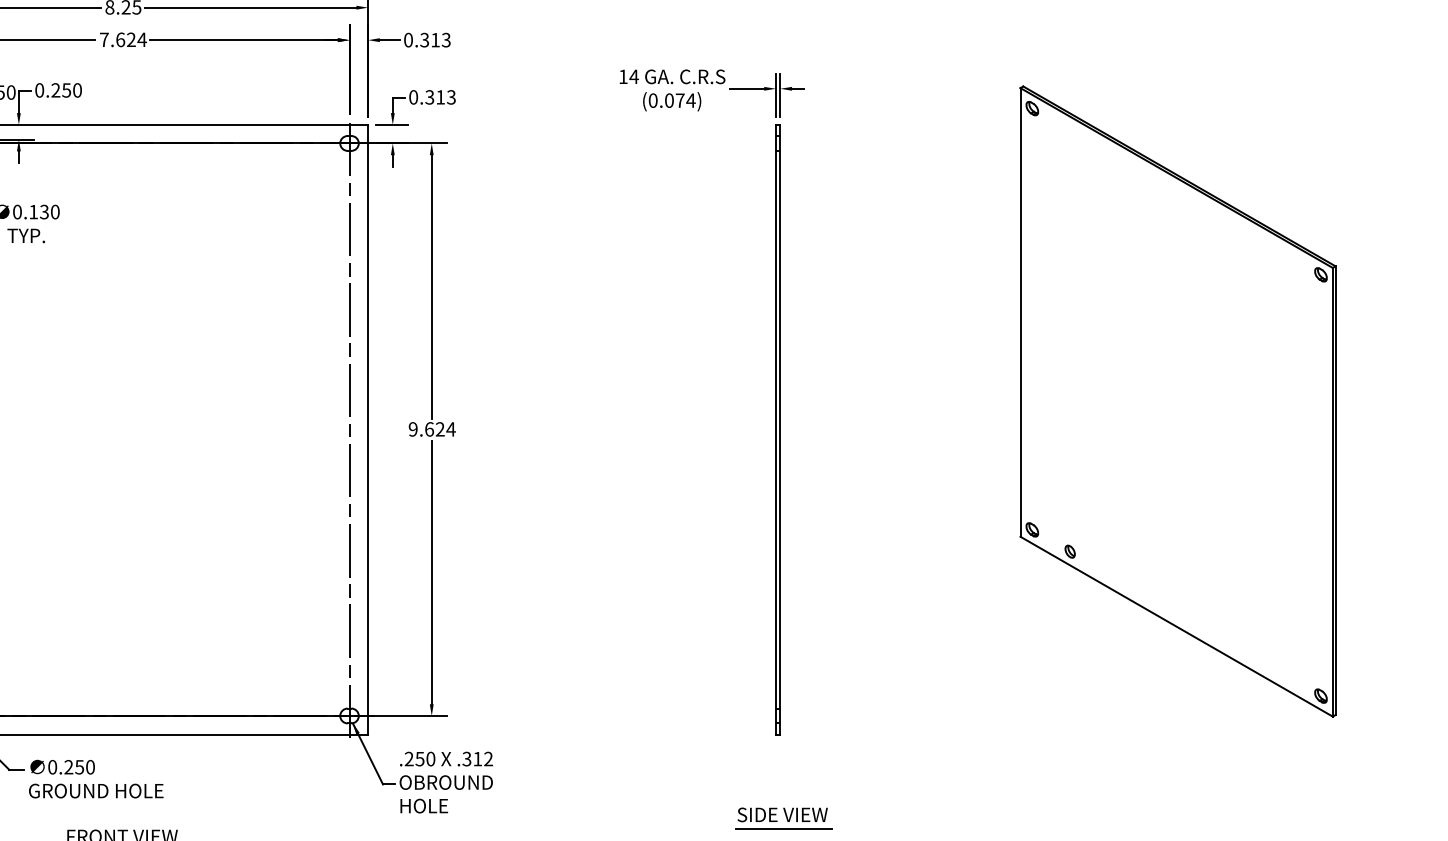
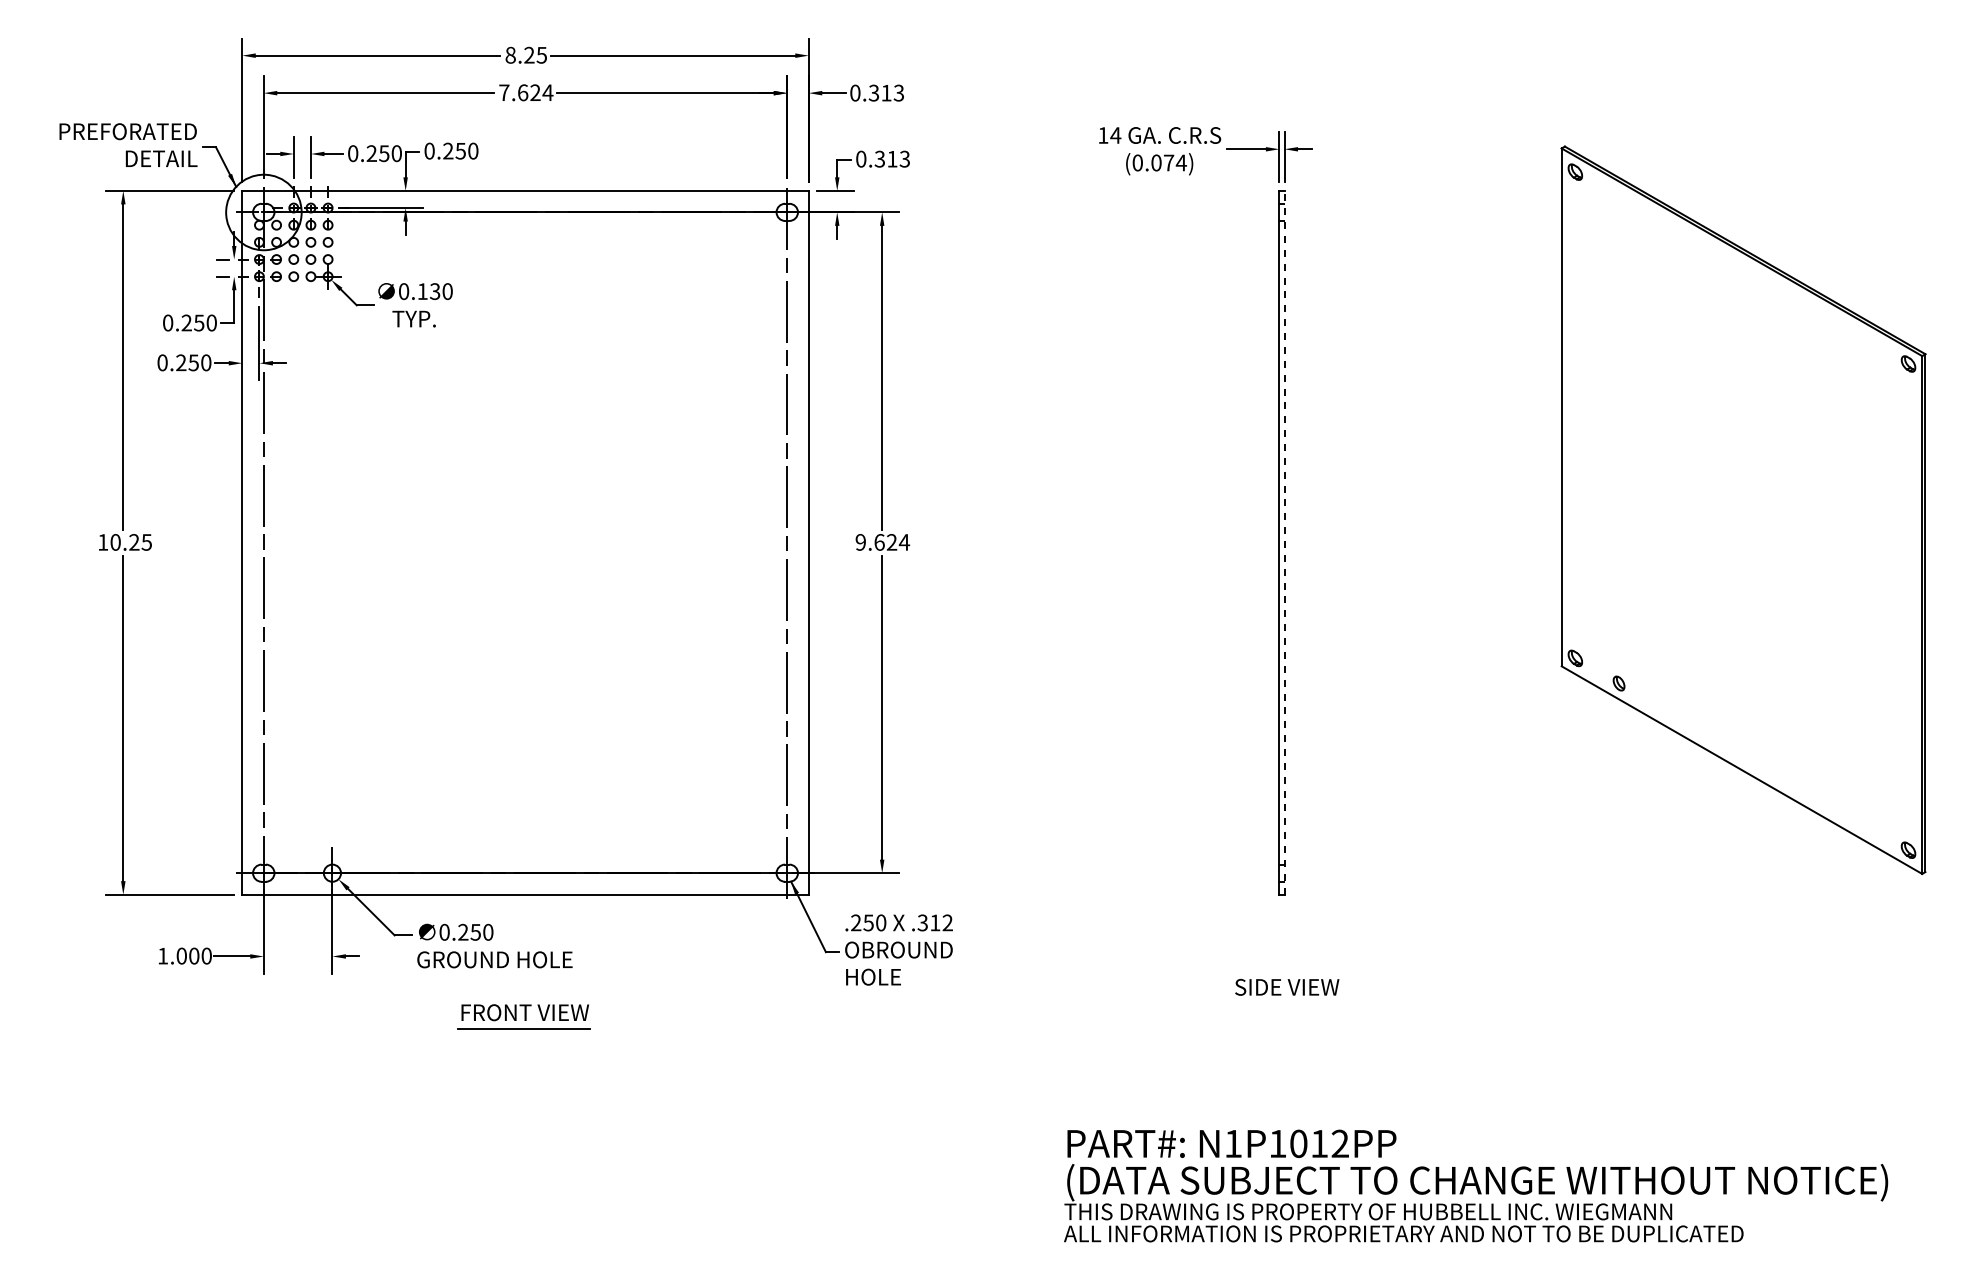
line: (780, 429) -> (1284, 542), solid -> dashed
line: (783, 829) -> (1288, 1004), removed

